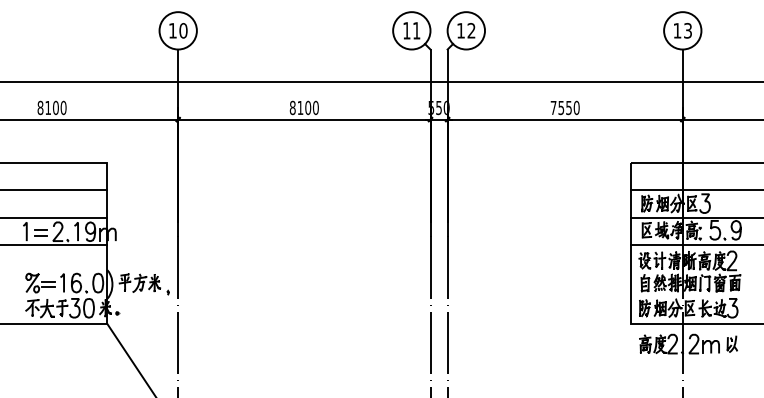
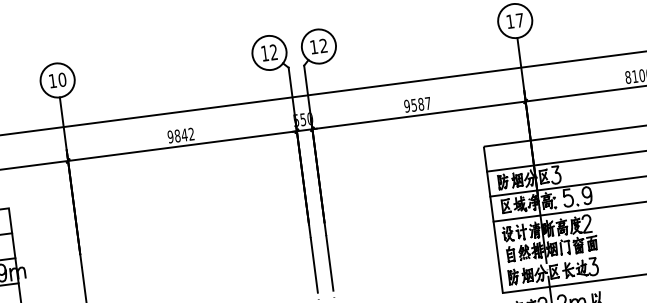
text: (416, 30) -> (273, 52), 11 -> 12
text: (687, 30) -> (519, 20), 13 -> 17
text: (303, 107) -> (180, 135), 8100 -> 9842
text: (564, 107) -> (417, 104), 7550 -> 9587

